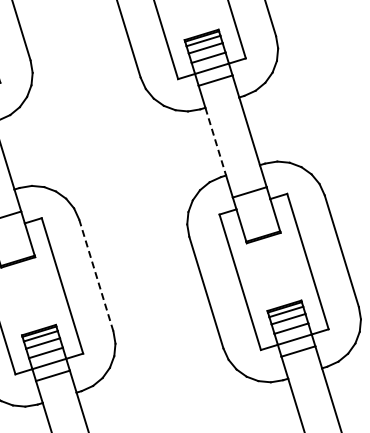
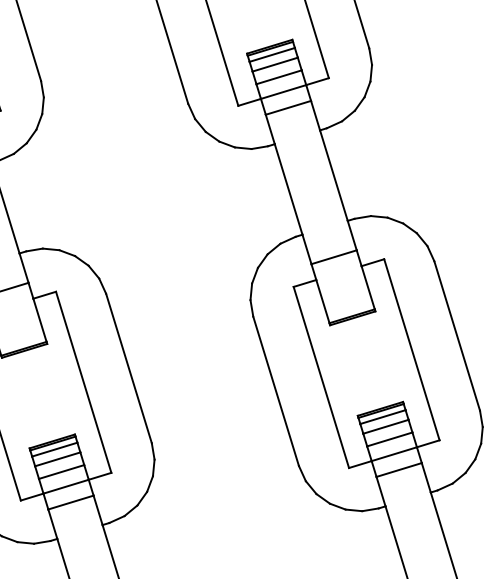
line: (215, 142) -> (288, 190), dashed -> solid
line: (96, 275) -> (129, 368), dashed -> solid

